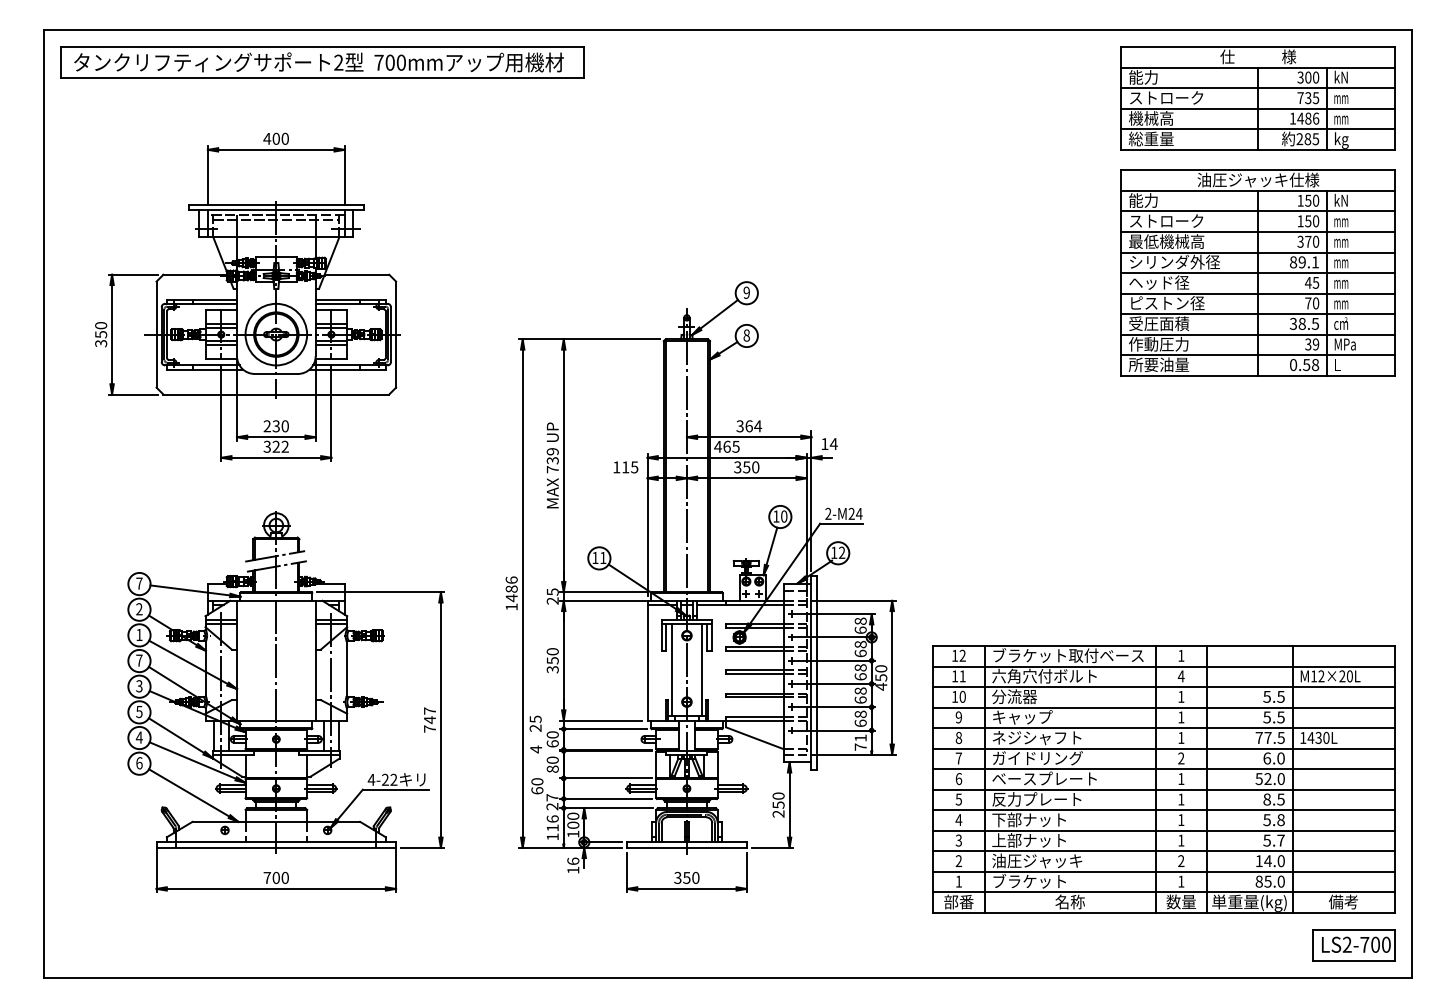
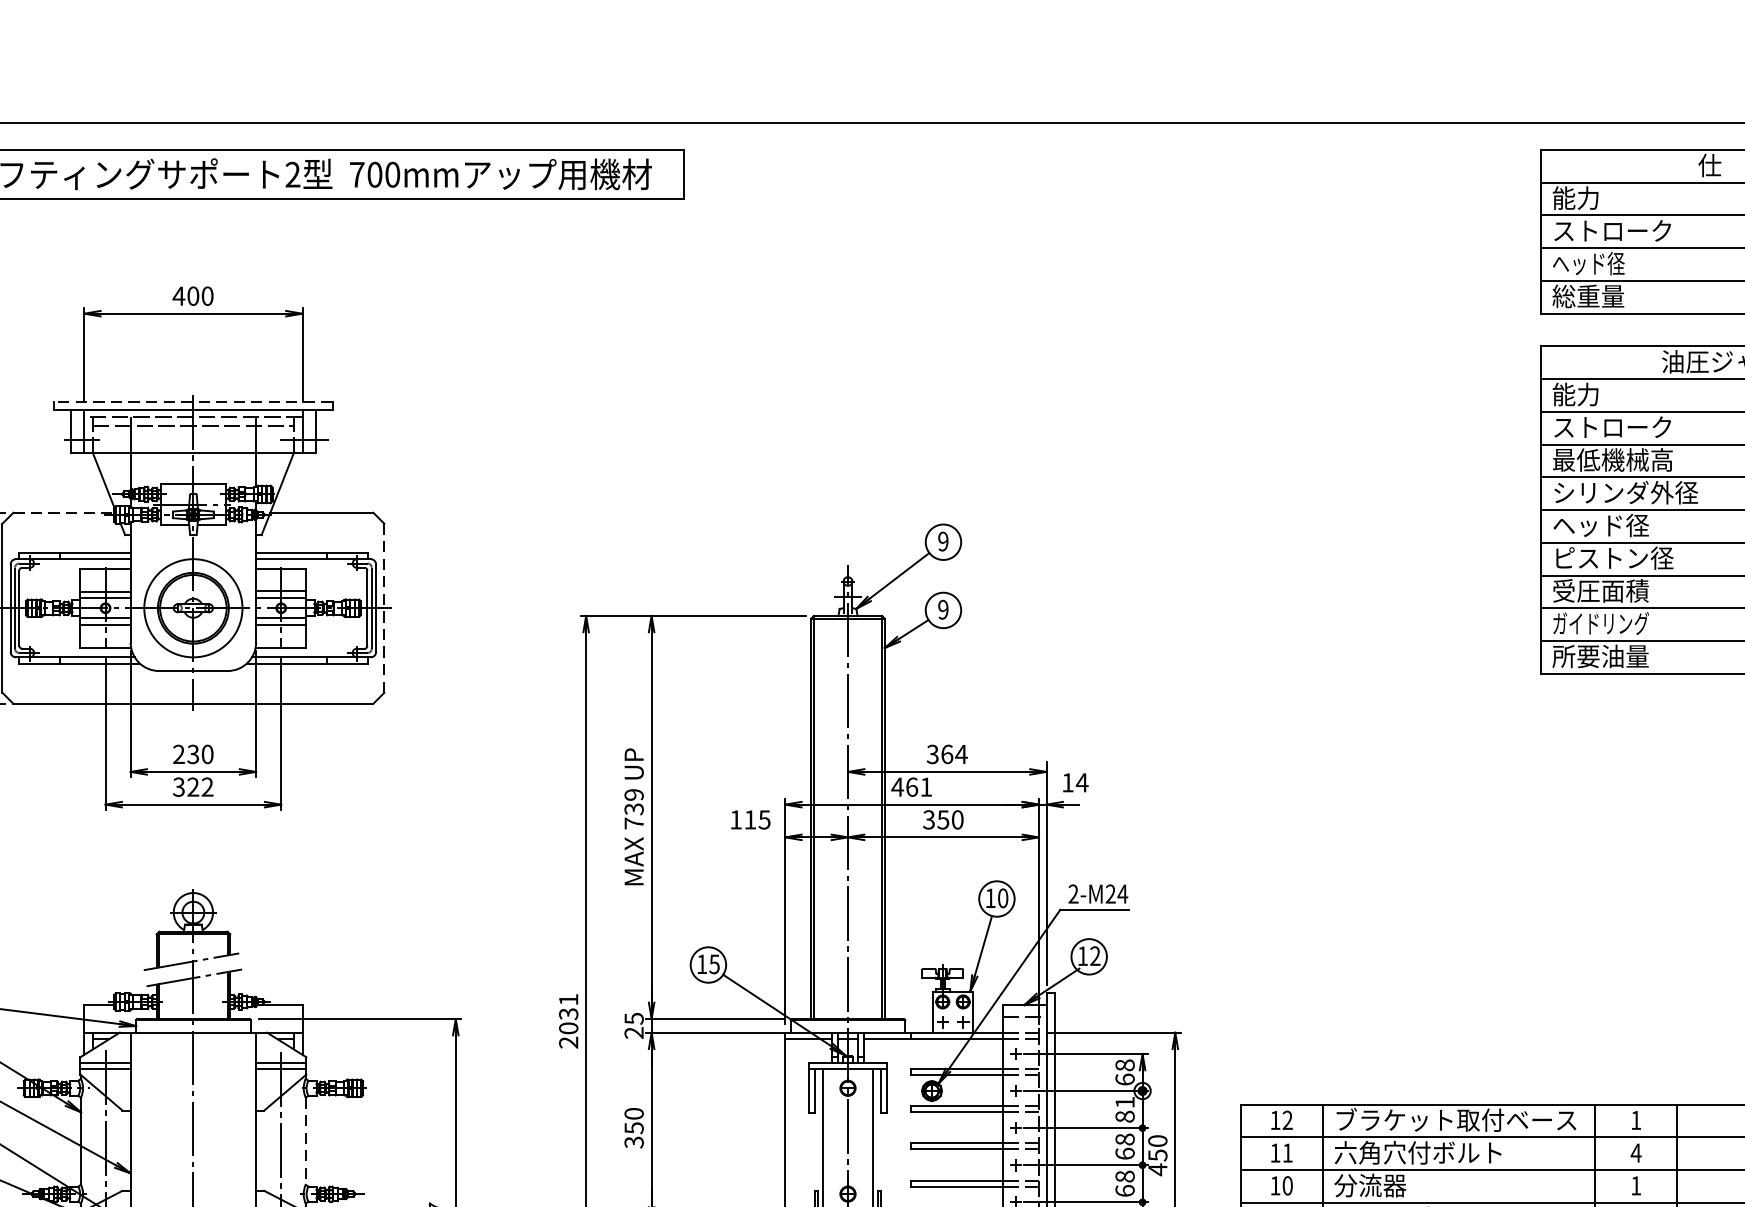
text: (1151, 118) -> (1588, 263), 機械高 -> ヘッド径
line: (275, 204) -> (192, 400), solid -> dashed
line: (195, 274) -> (64, 512), solid -> dashed
line: (396, 335) -> (384, 609), solid -> dashed
text: (746, 335) -> (942, 609), 8 -> 9
text: (1159, 343) -> (1601, 622), 作動圧力 -> ガイドリング
text: (735, 446) -> (925, 786), 465 -> 461
text: (603, 558) -> (714, 965), 11 -> 15
text: (511, 593) -> (568, 1020), 1486 -> 2031
text: (860, 648) -> (1124, 1108), 68 -> 81
line: (346, 669) -> (305, 1142), solid -> dashed

